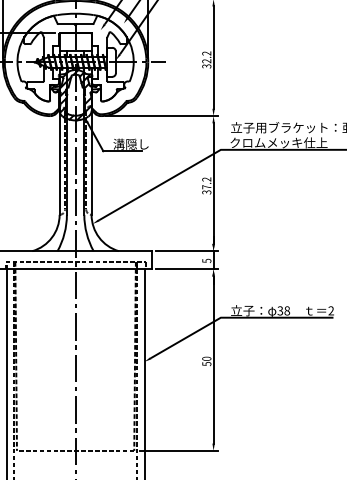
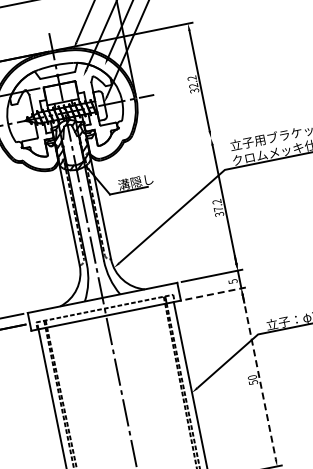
line: (161, 116) -> (160, 148), removed
line: (187, 269) -> (215, 293), solid -> dashed
line: (213, 360) -> (259, 377), solid -> dashed

